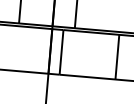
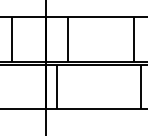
line: (117, 56) -> (112, 86), removed

